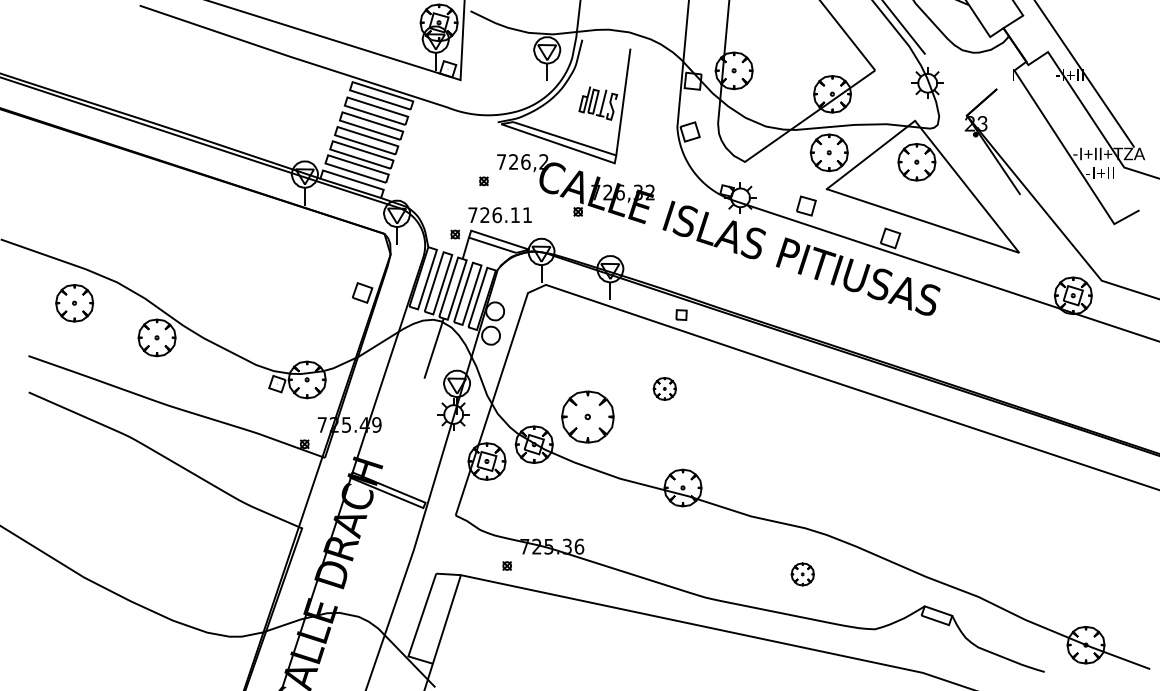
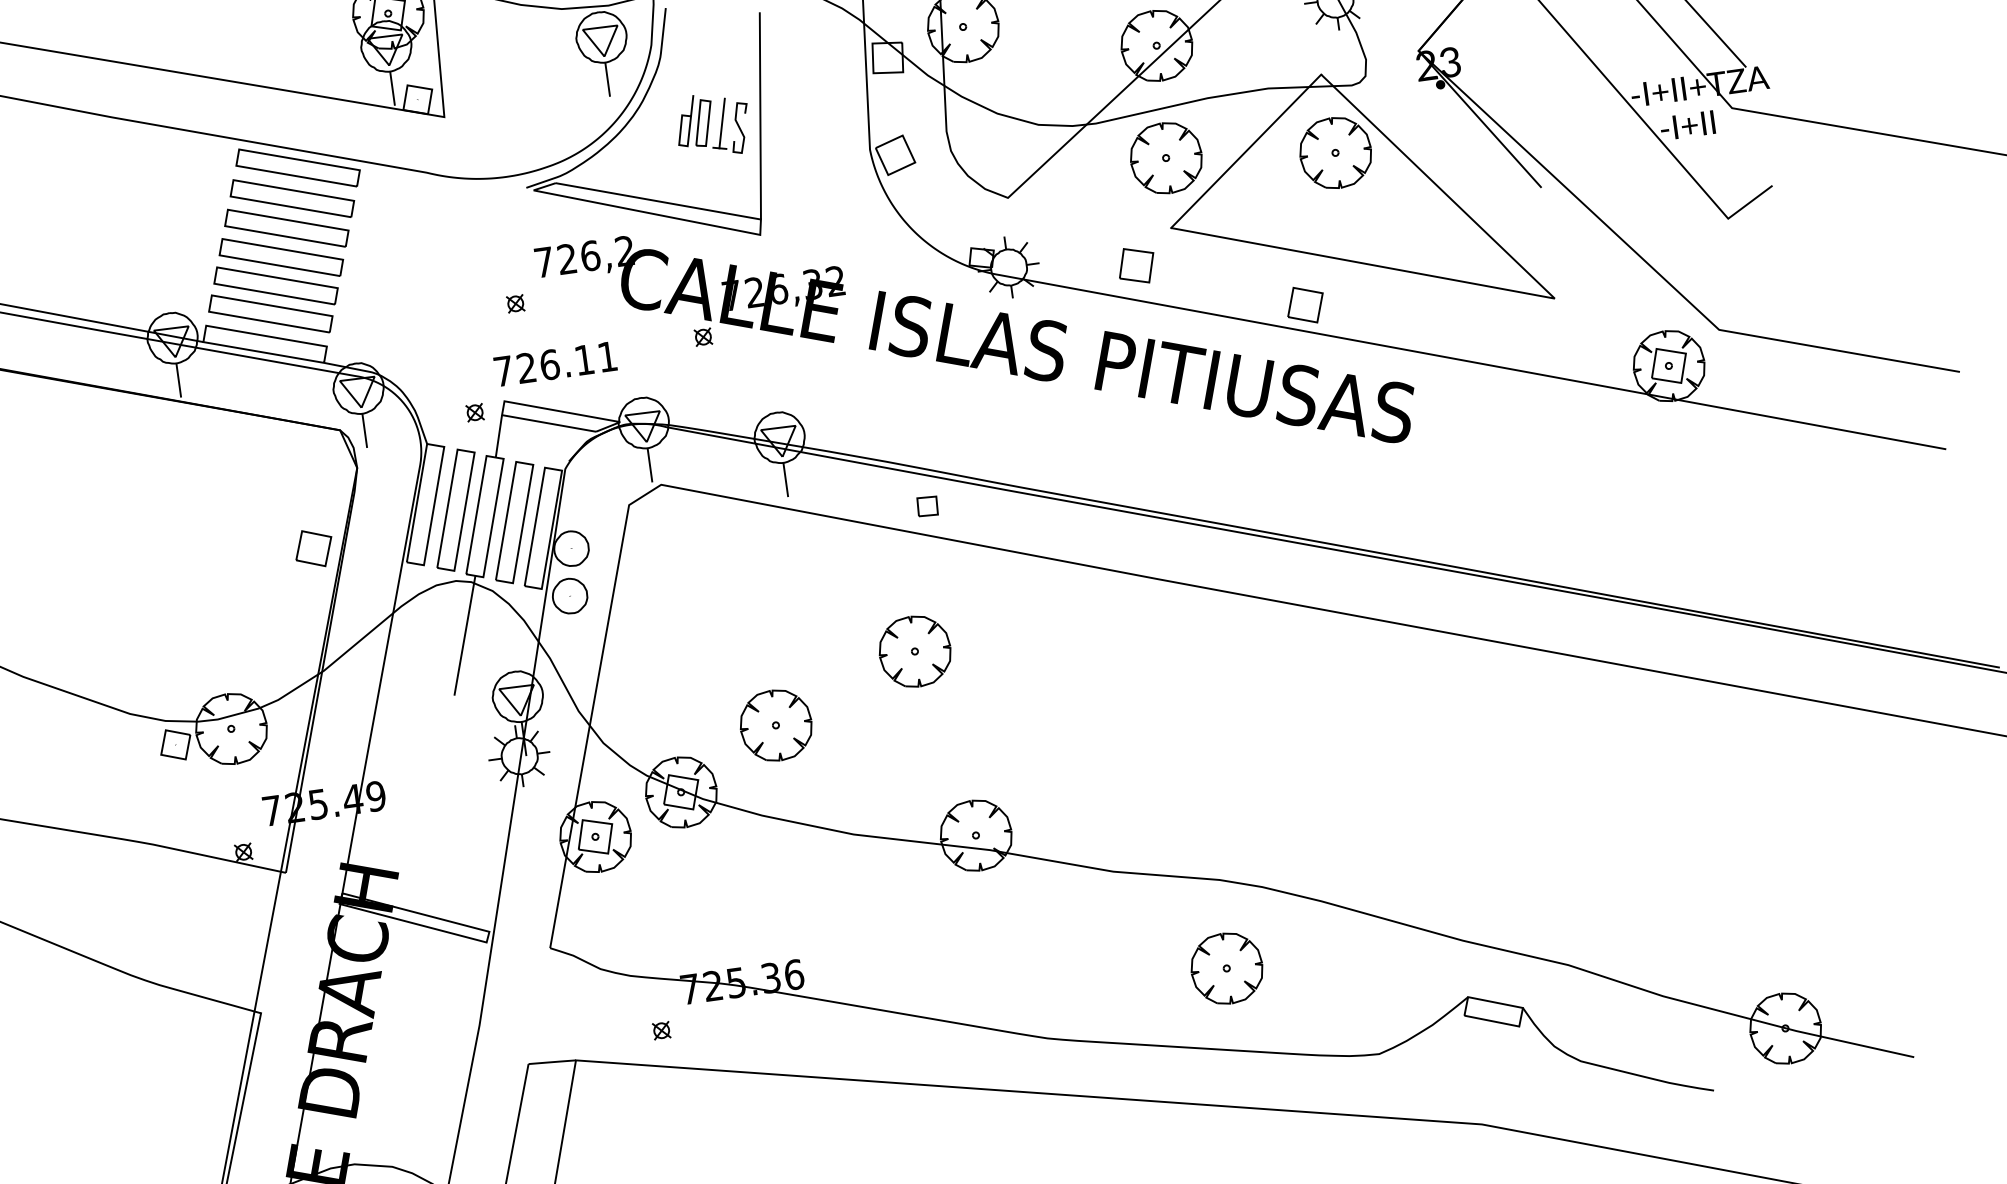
part: (664, 388) -> (914, 650), size x1.67
part: (587, 416) -> (775, 724), size x0.71
part: (802, 574) -> (1226, 968), size x1.67

